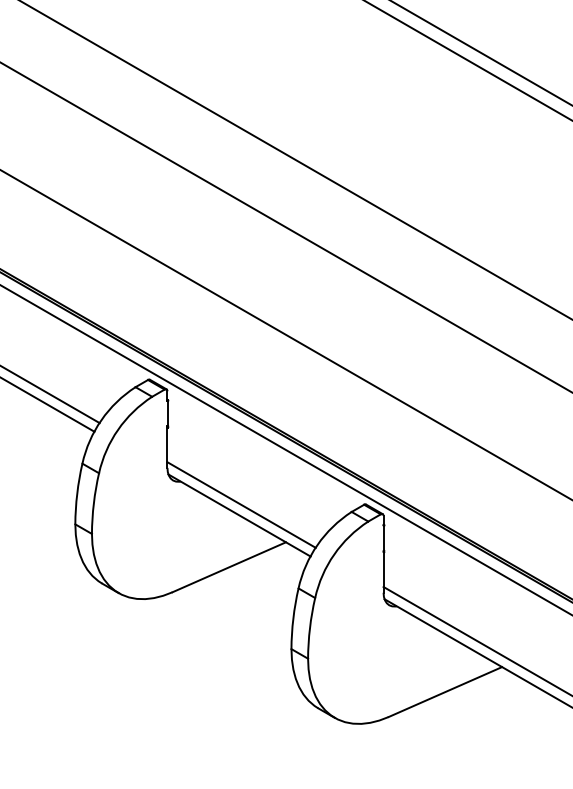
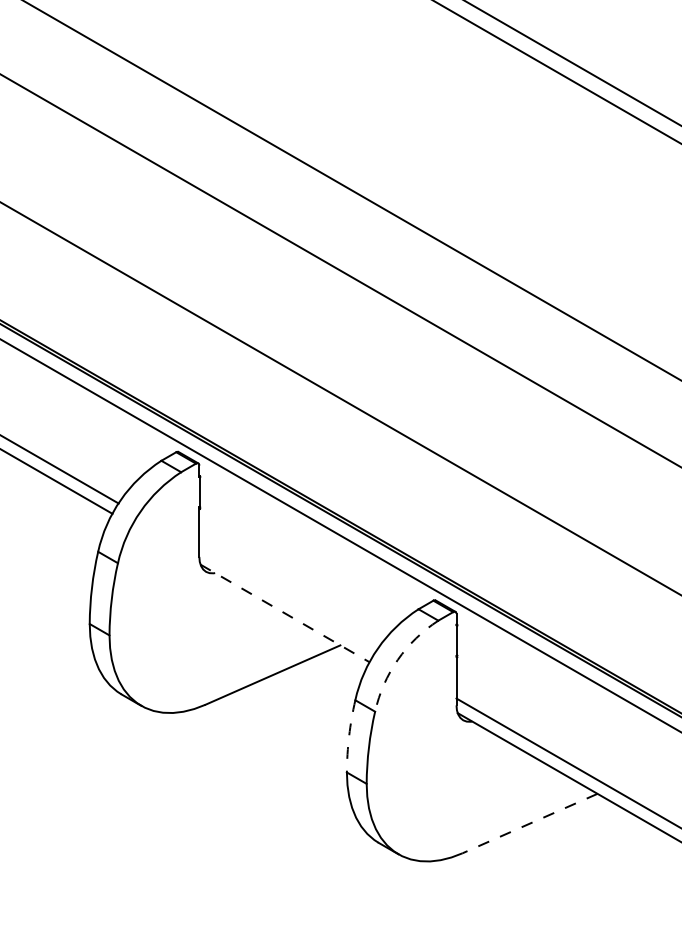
line: (241, 504) -> (287, 600), removed
line: (239, 515) -> (285, 613), solid -> dashed
arc: (334, 554) -> (398, 659), solid -> dashed
arc: (293, 618) -> (349, 736), solid -> dashed
line: (445, 692) -> (530, 824), solid -> dashed

